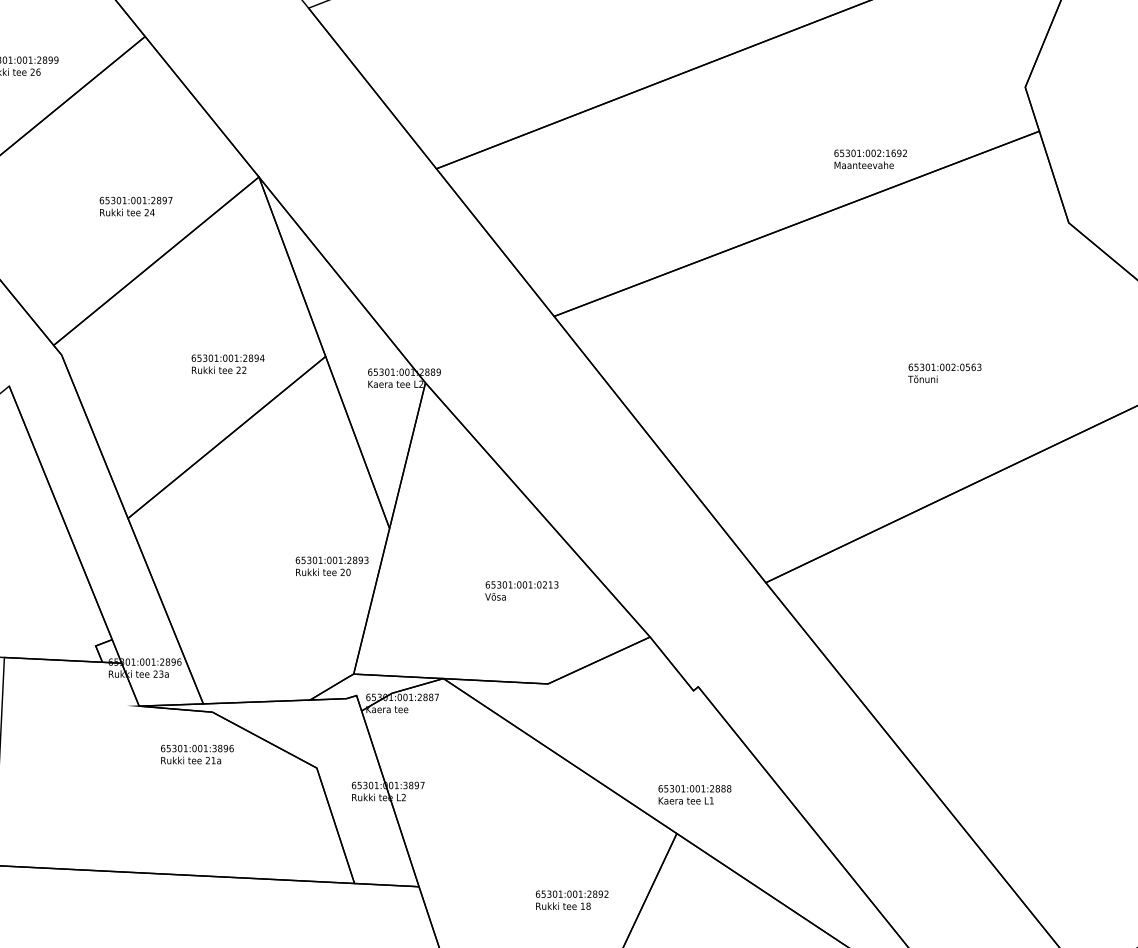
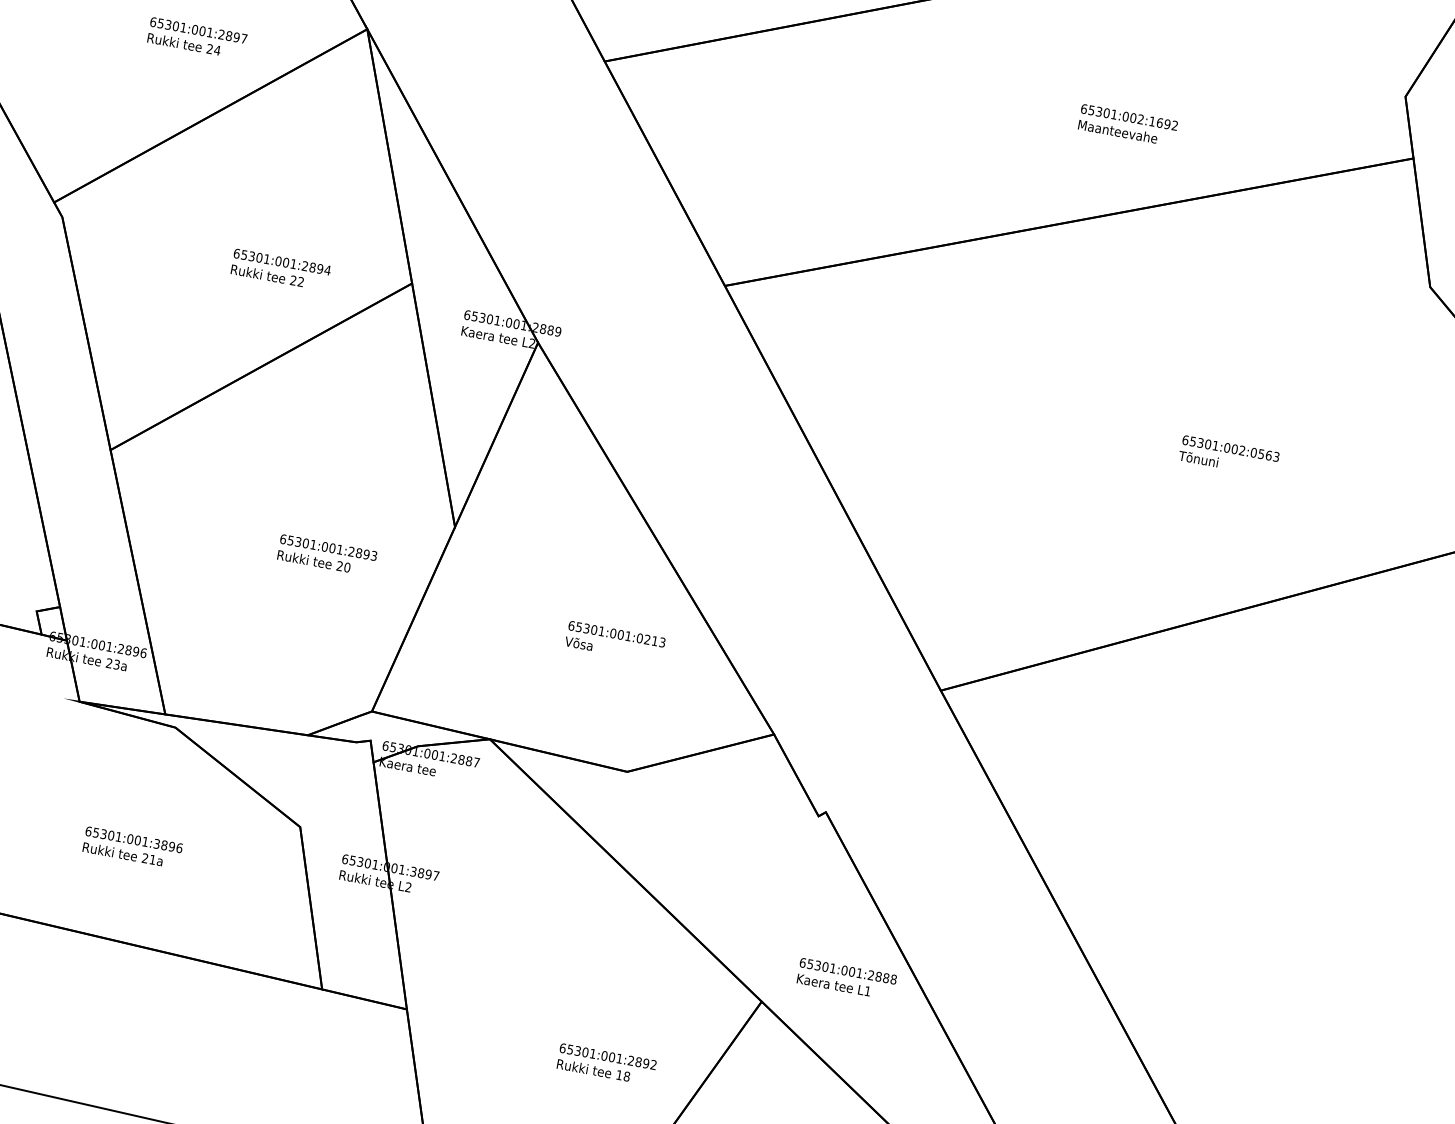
text: (870, 159) -> (1127, 125), moved
text: (331, 566) -> (326, 555), moved
text: (197, 754) -> (132, 847), moved
text: (694, 794) -> (846, 978), moved

